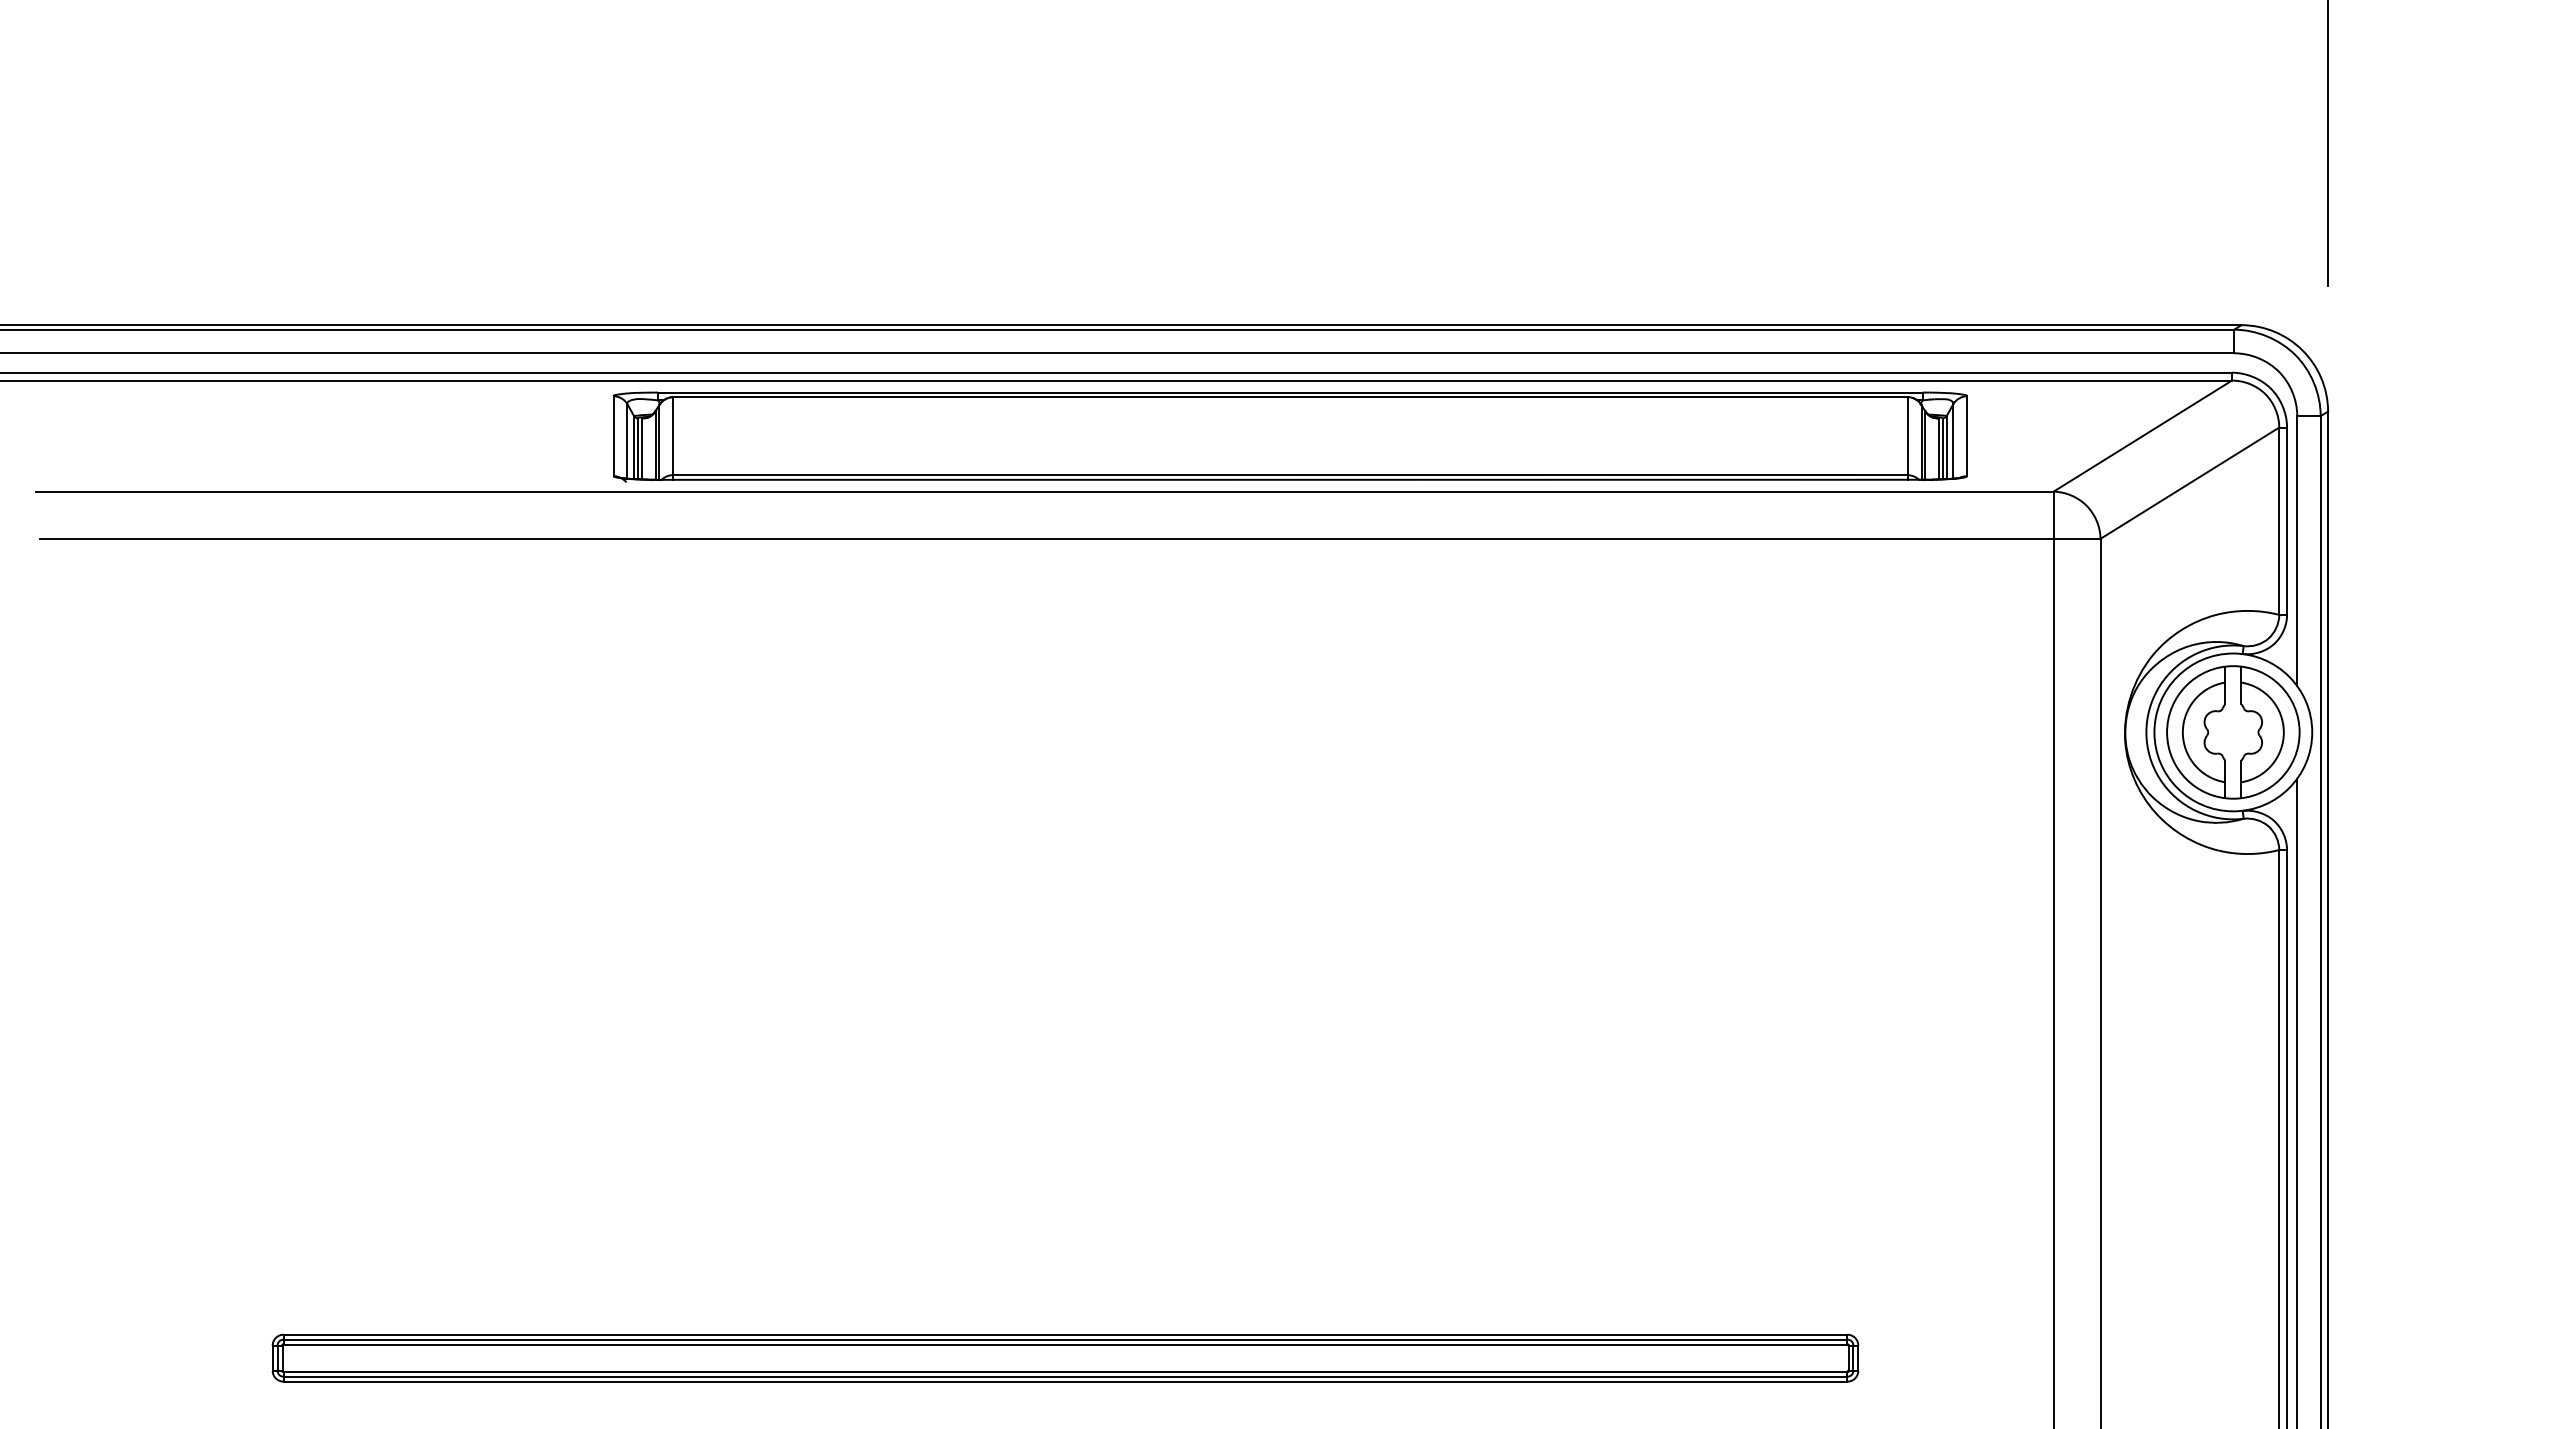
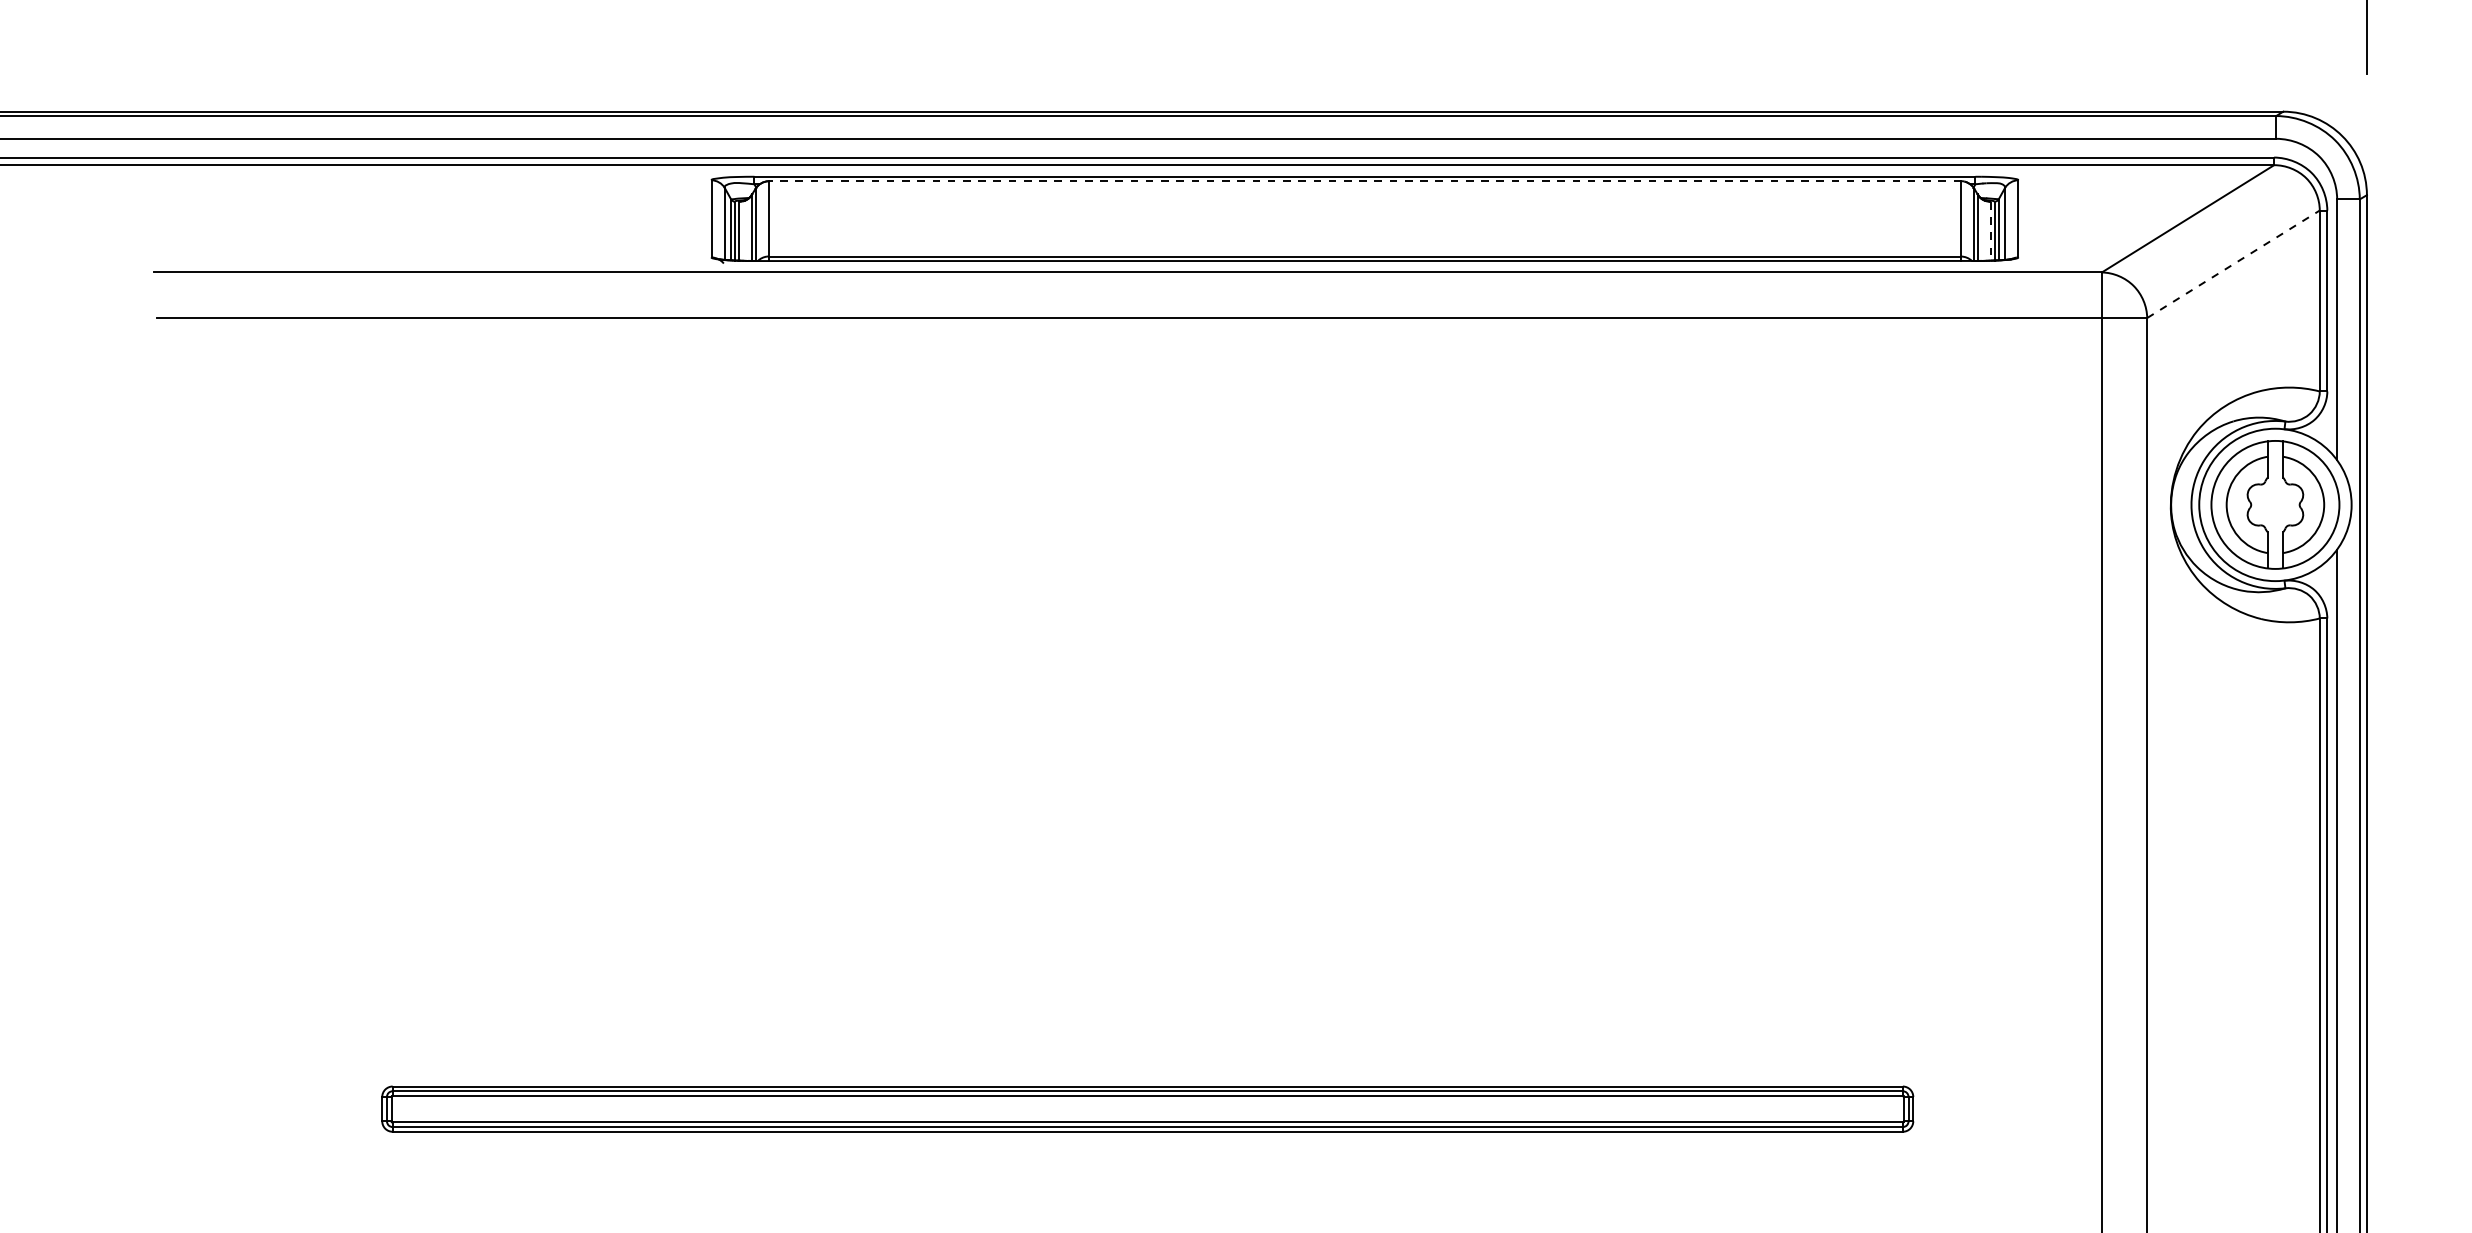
line: (1289, 397) -> (1364, 181), solid -> dashed
line: (1938, 449) -> (1990, 231), solid -> dashed
line: (2190, 482) -> (2234, 263), solid -> dashed

